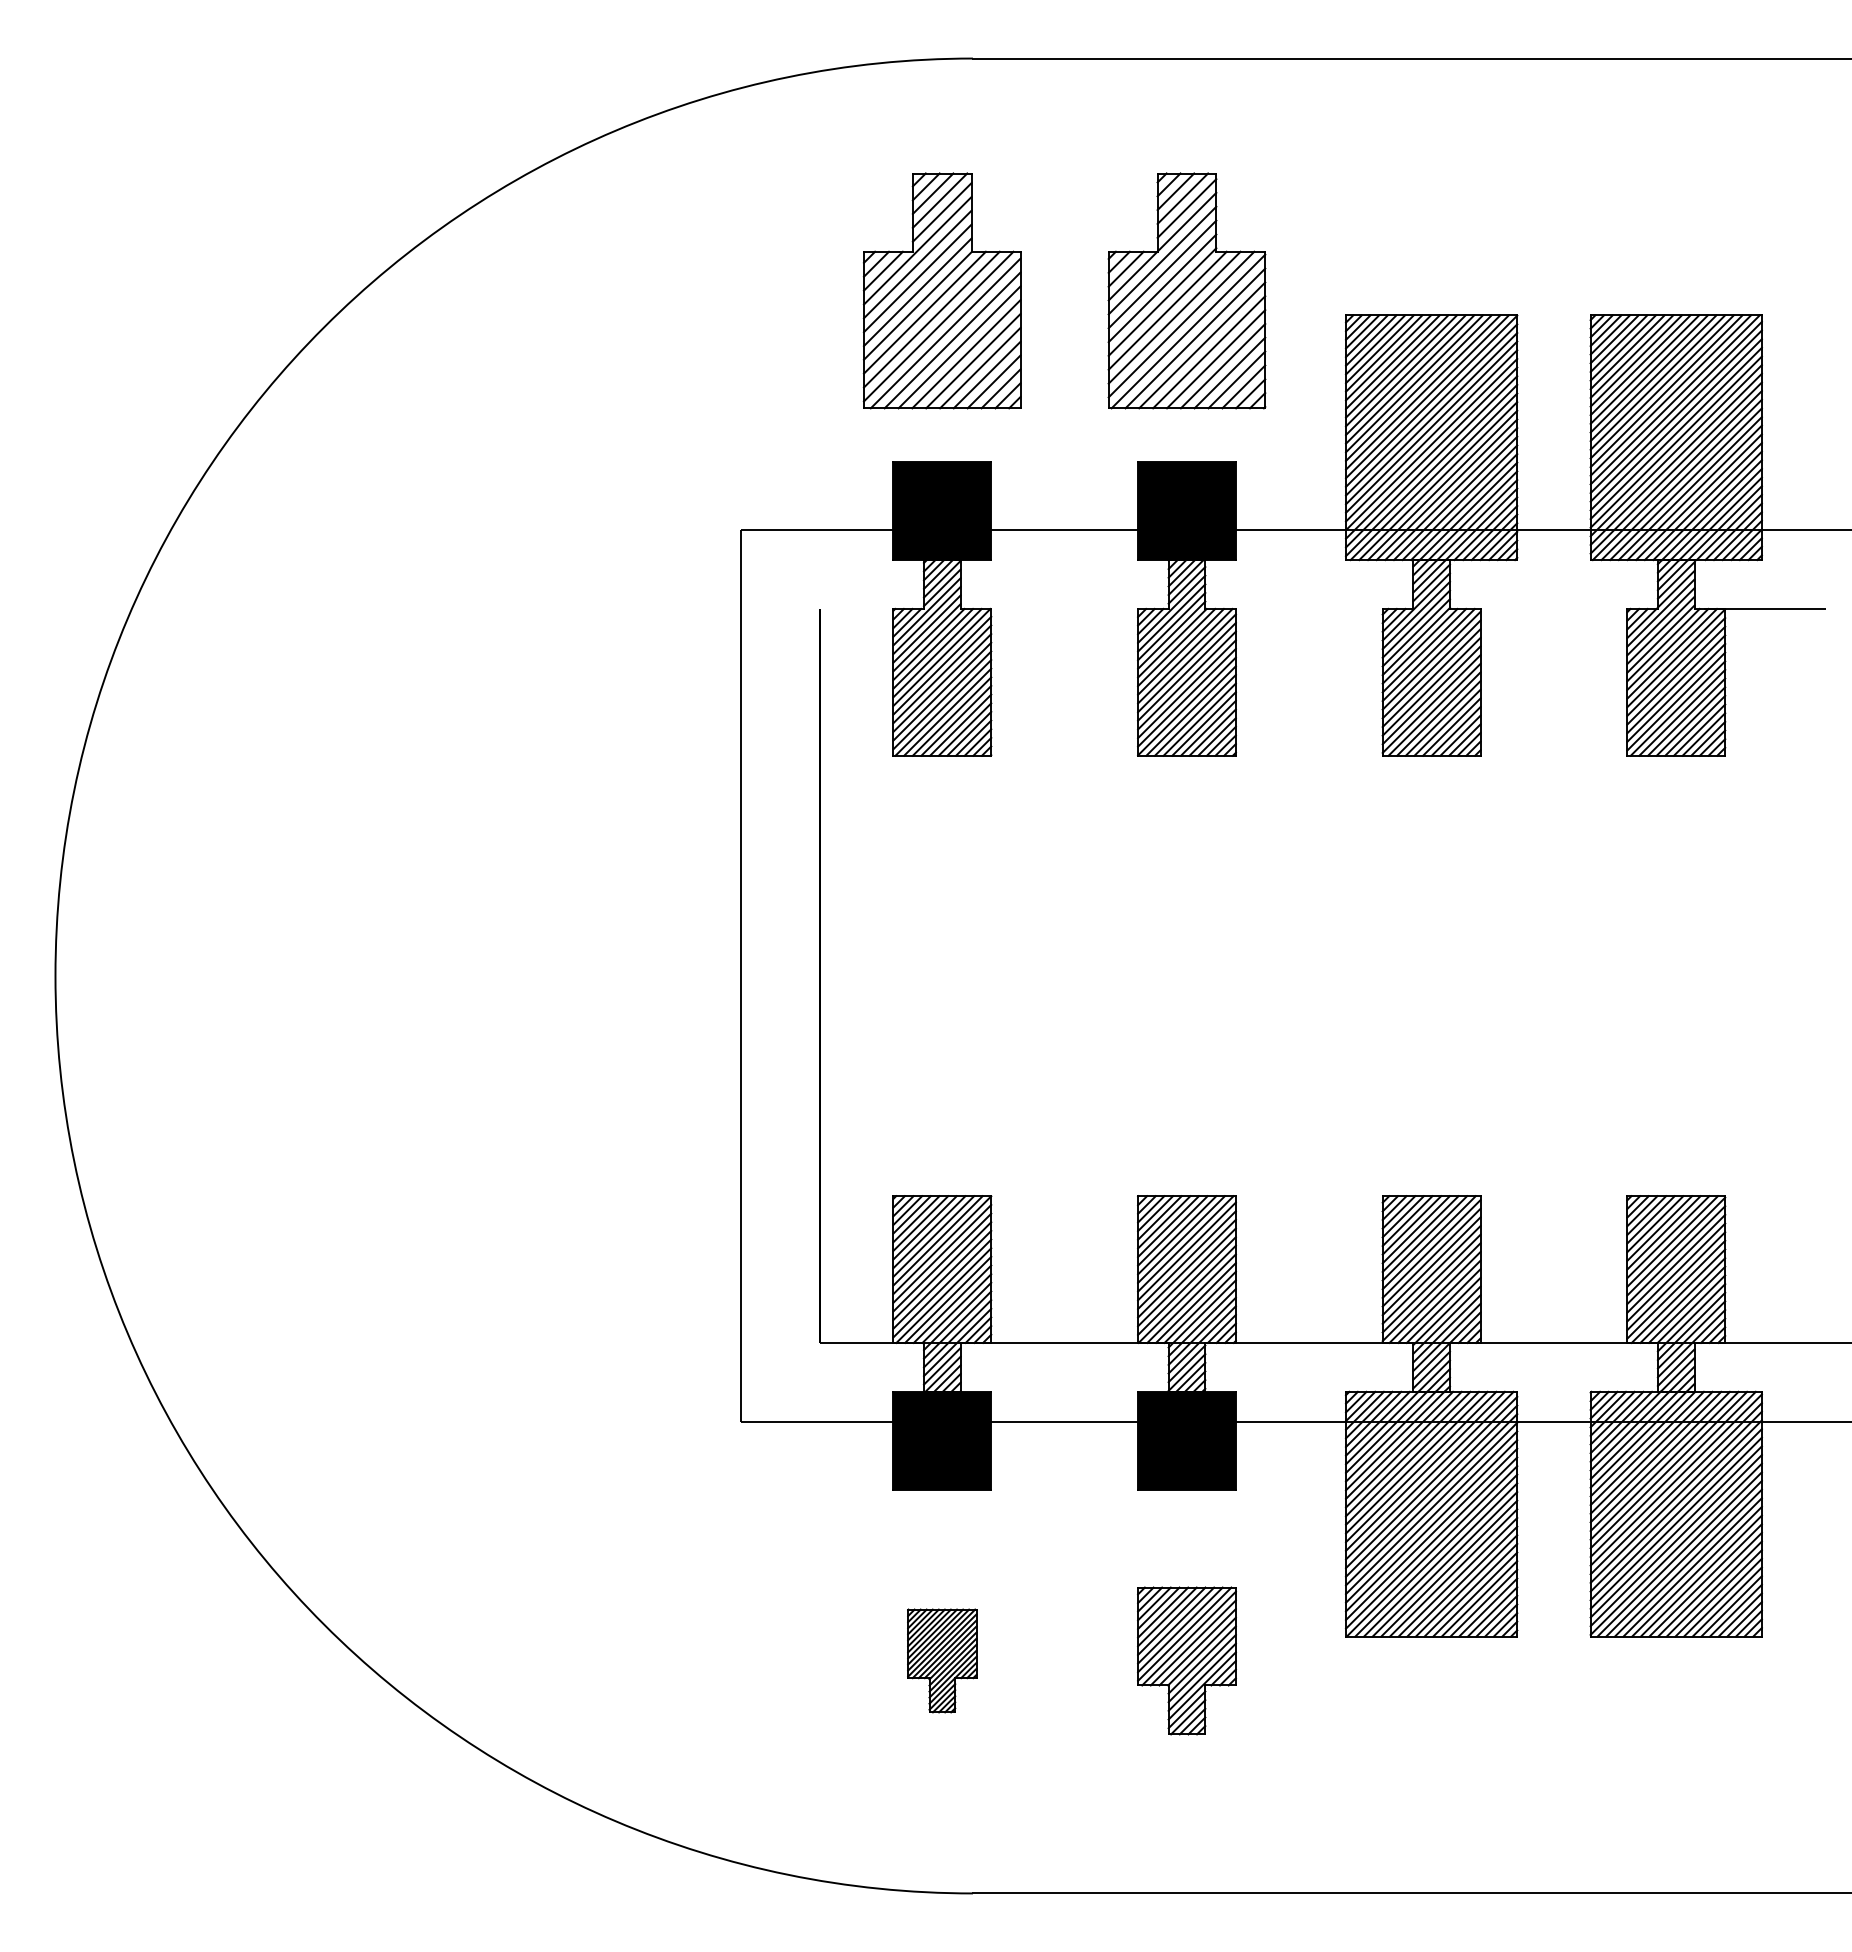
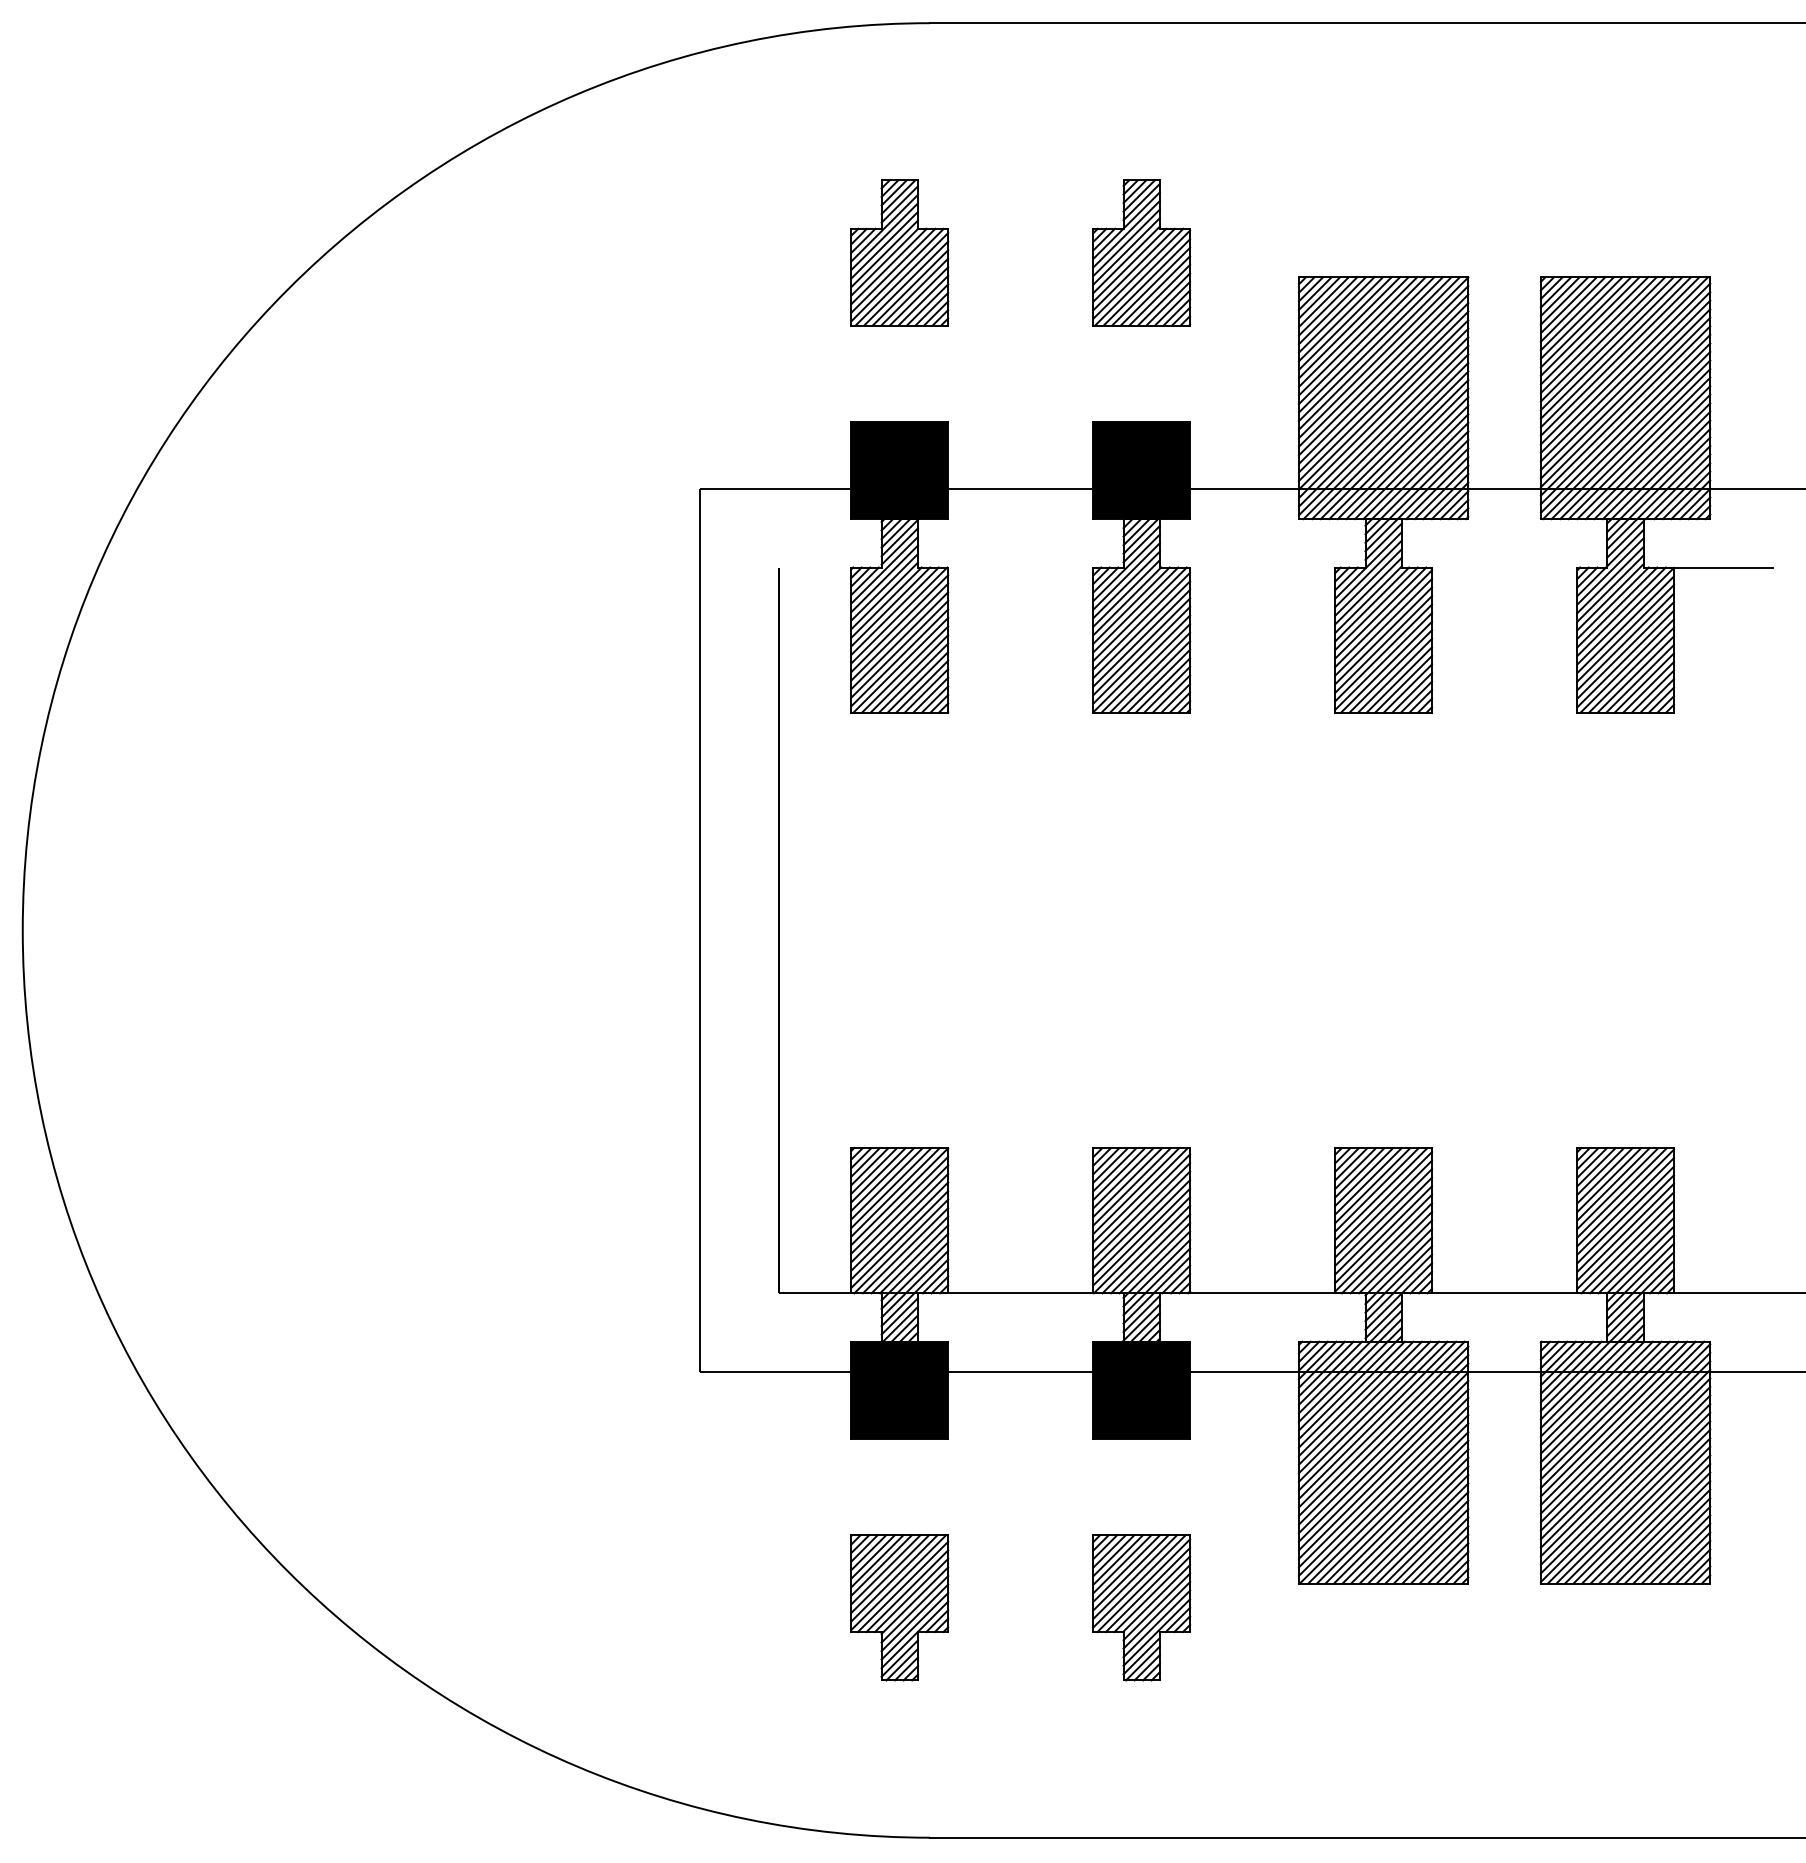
part: (942, 290) -> (899, 252), size x0.62
part: (1186, 290) -> (1141, 252), size x0.62
part: (942, 1660) -> (899, 1607), size x1.43

